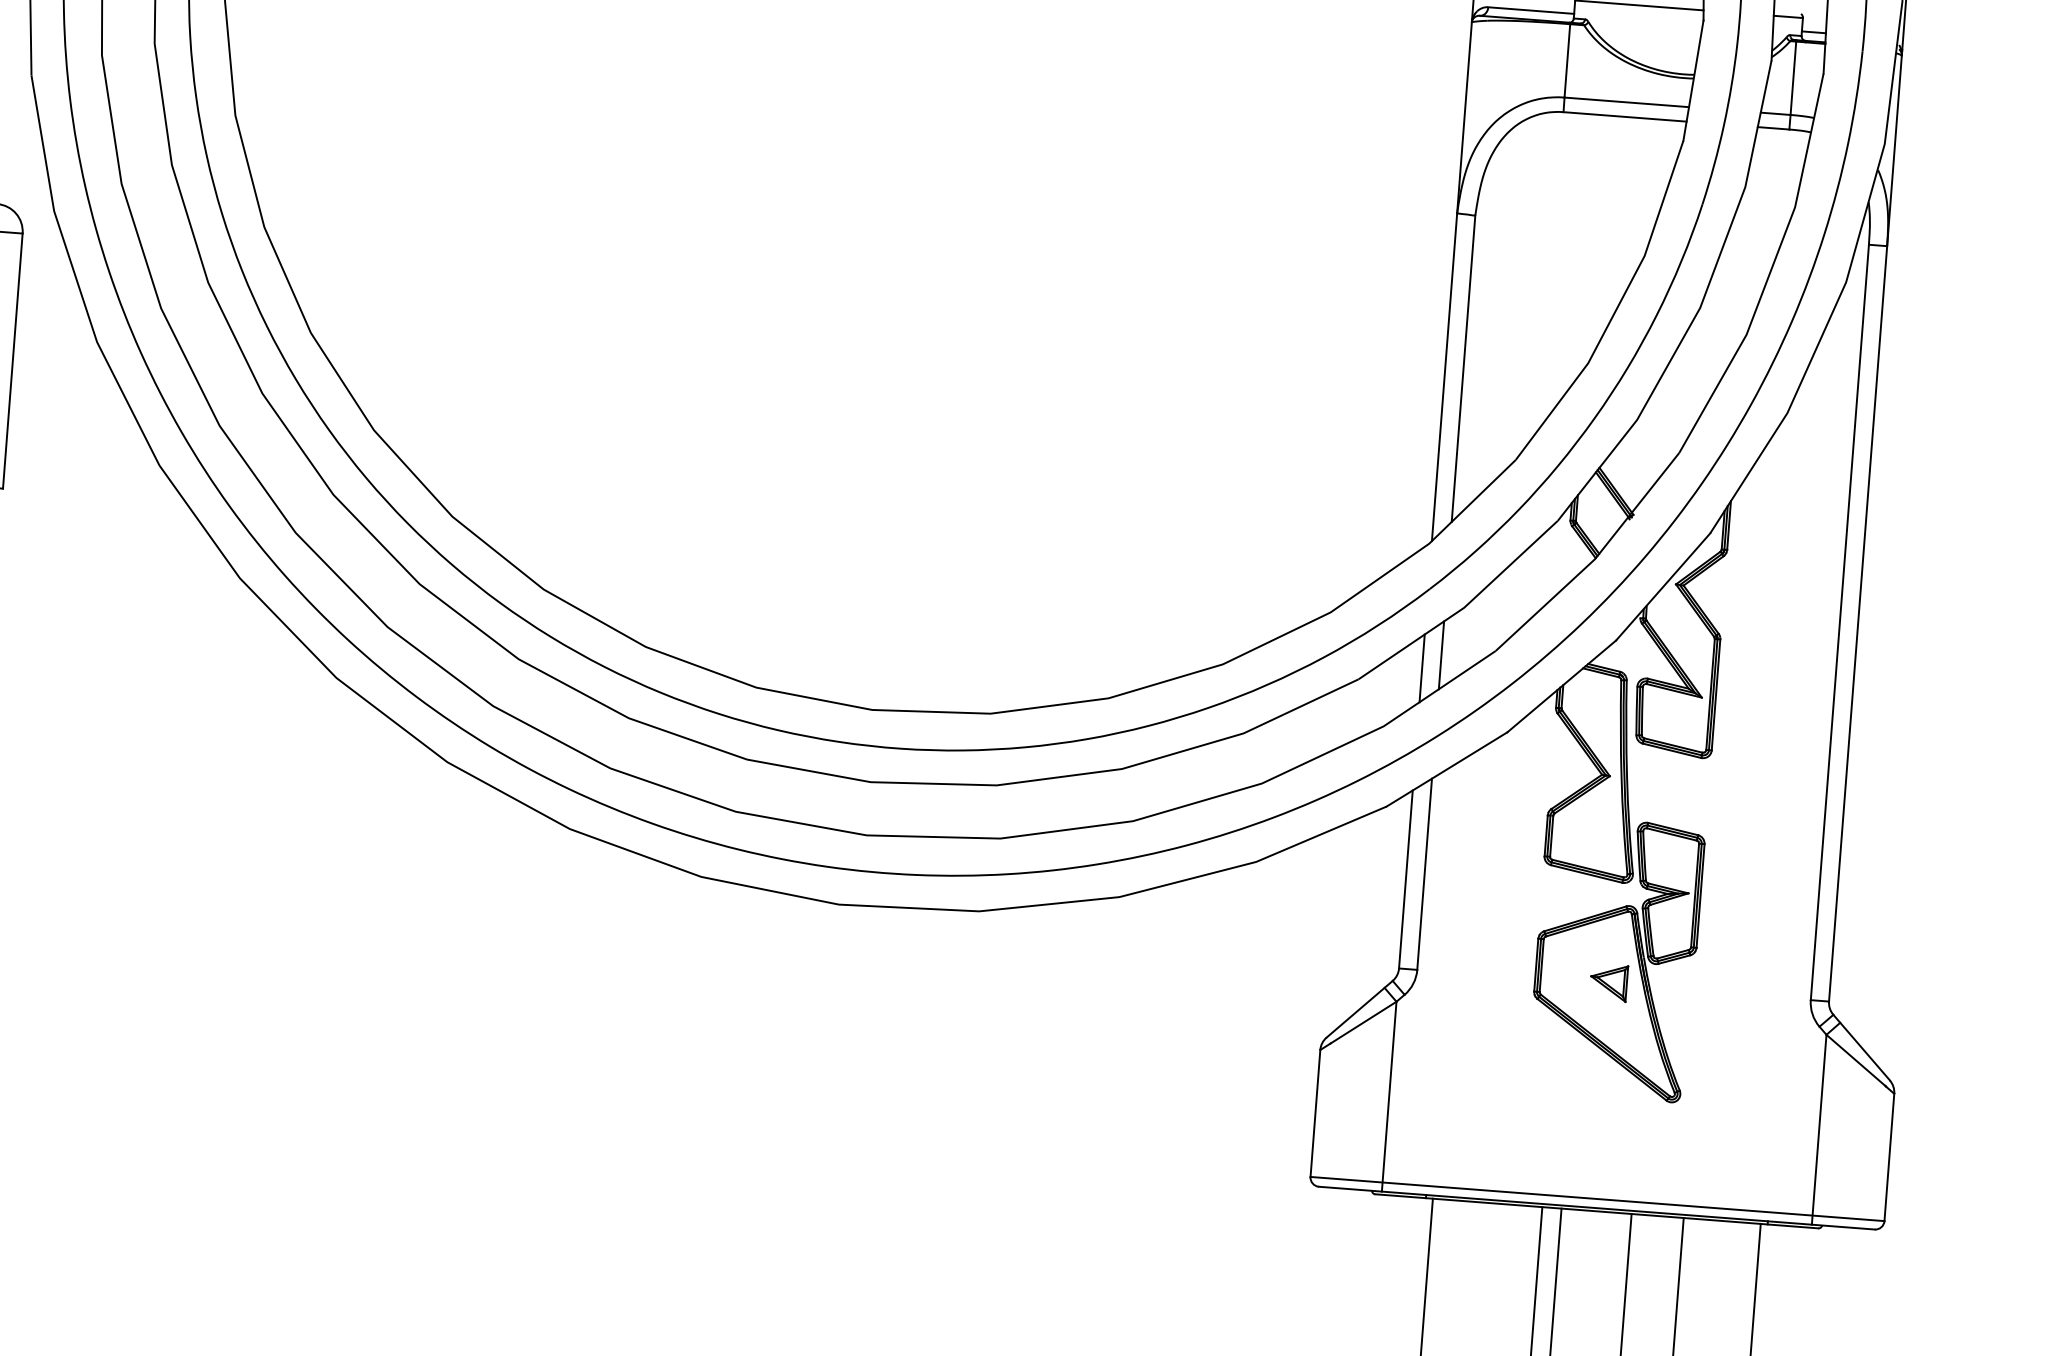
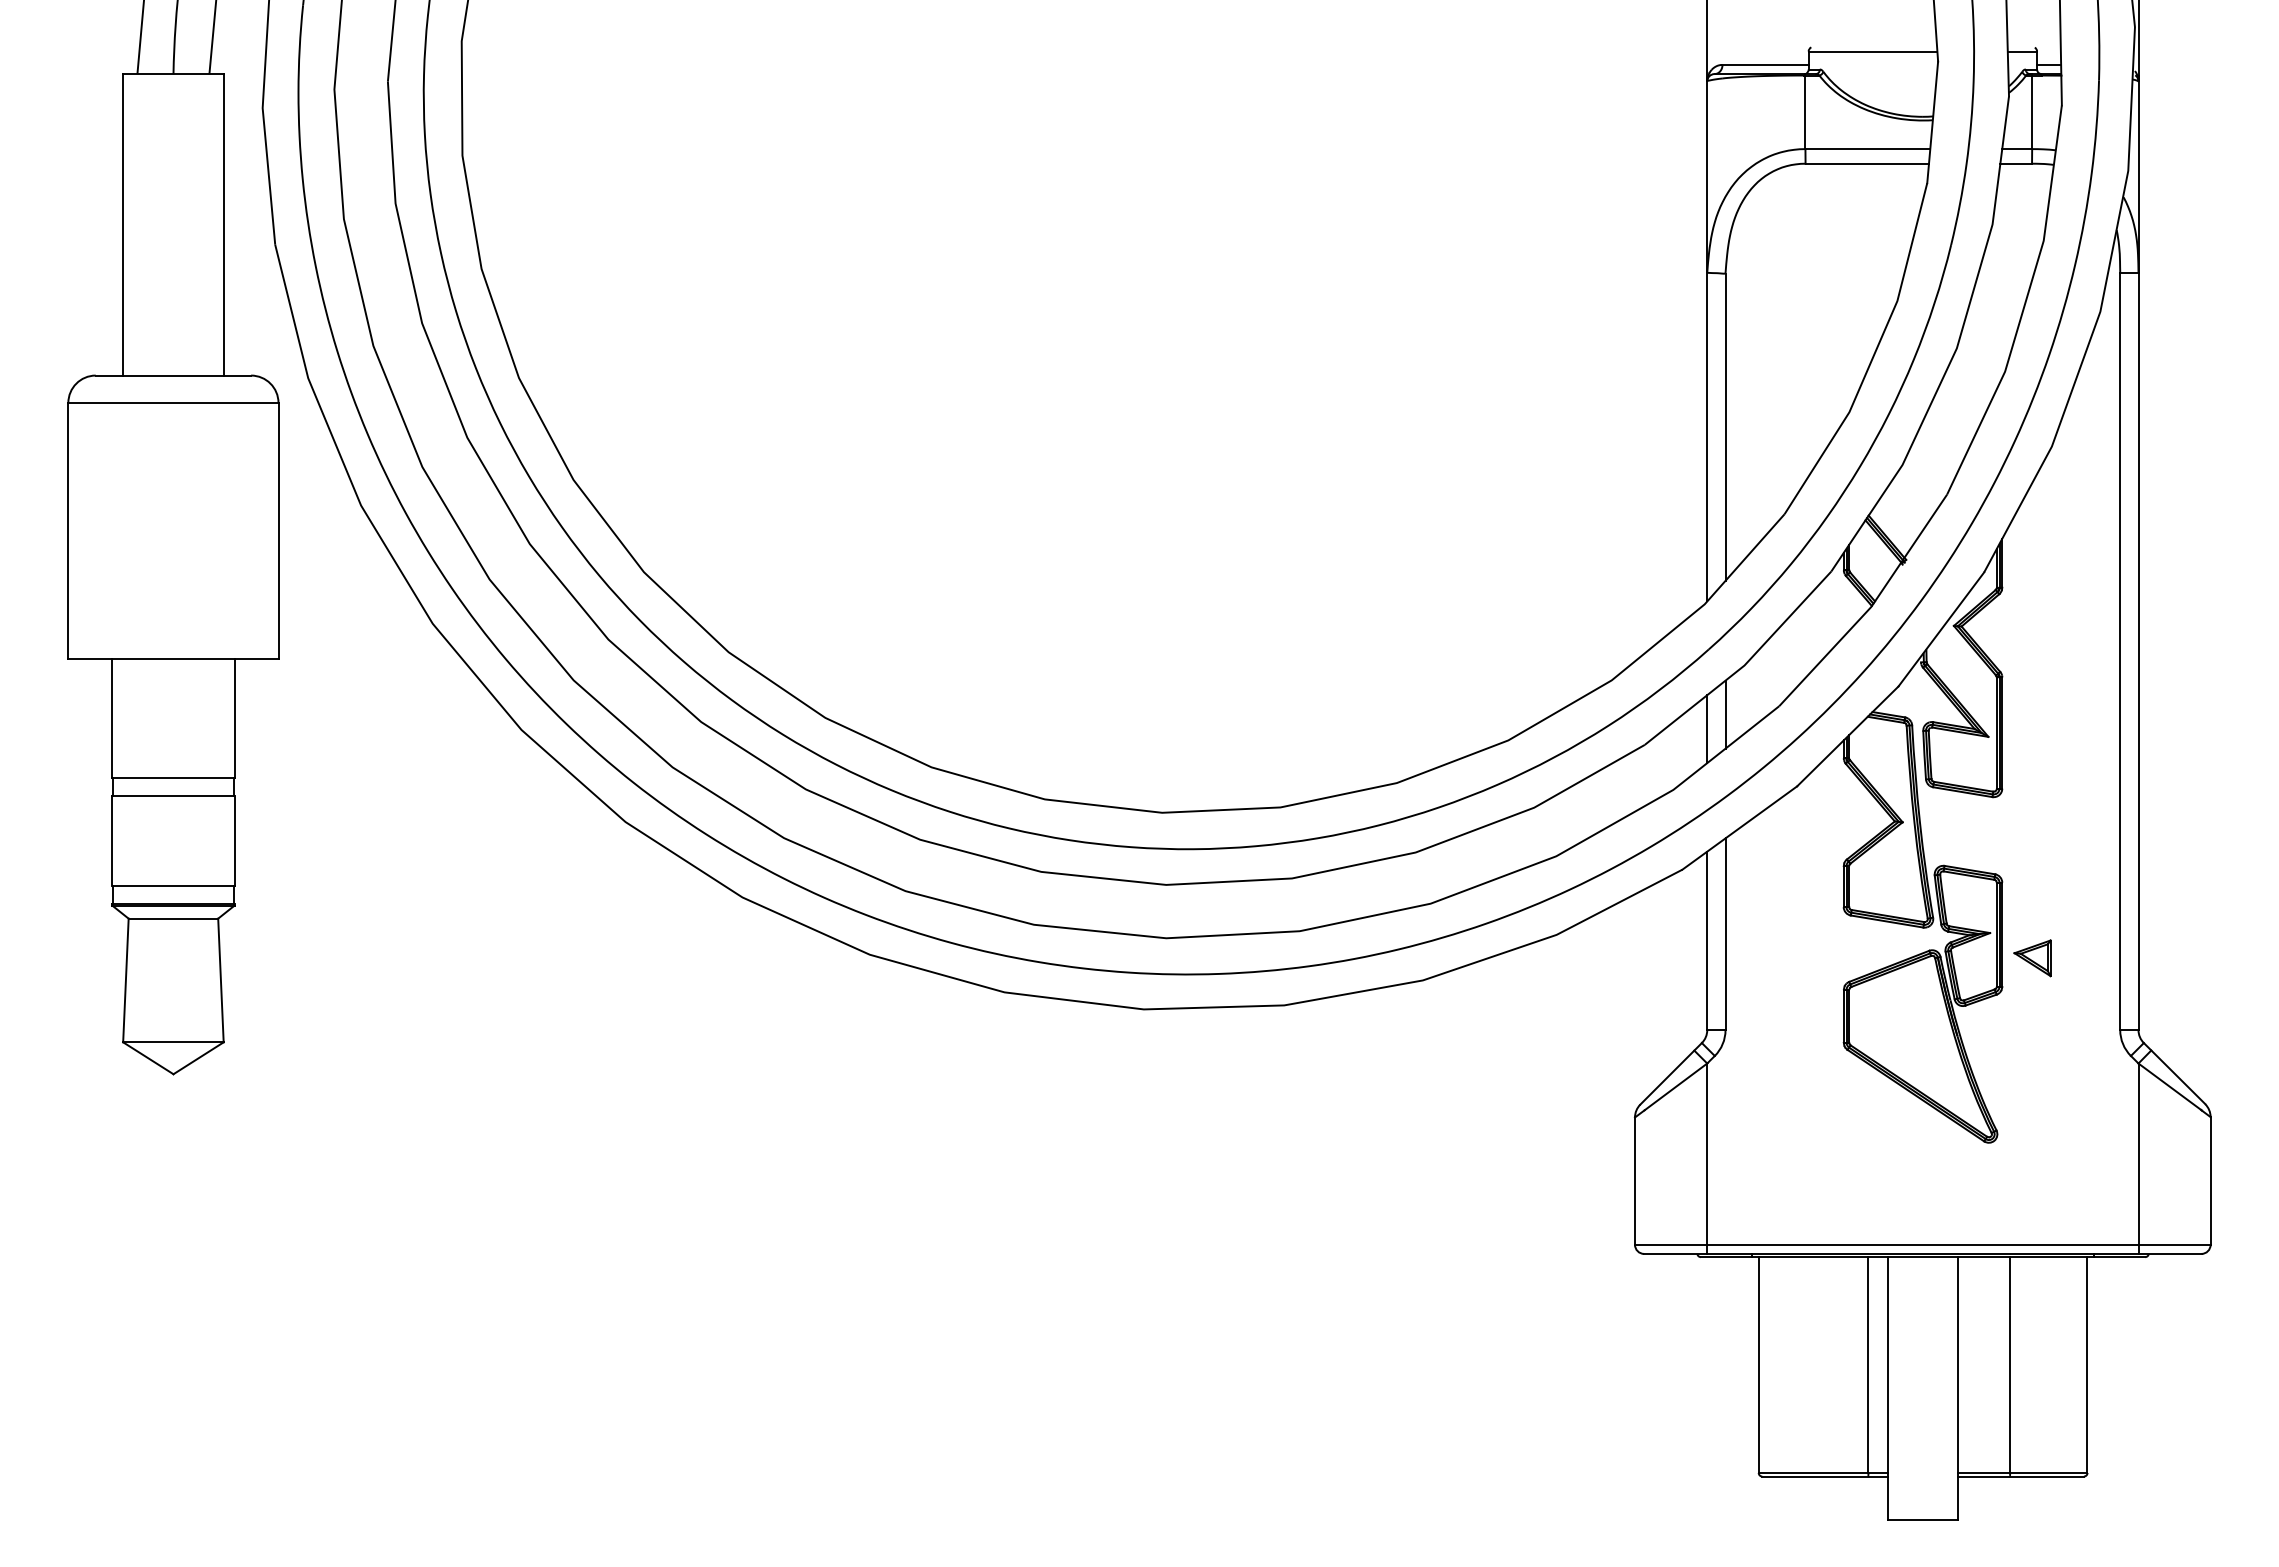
part: (1608, 982) -> (2032, 958), moved

